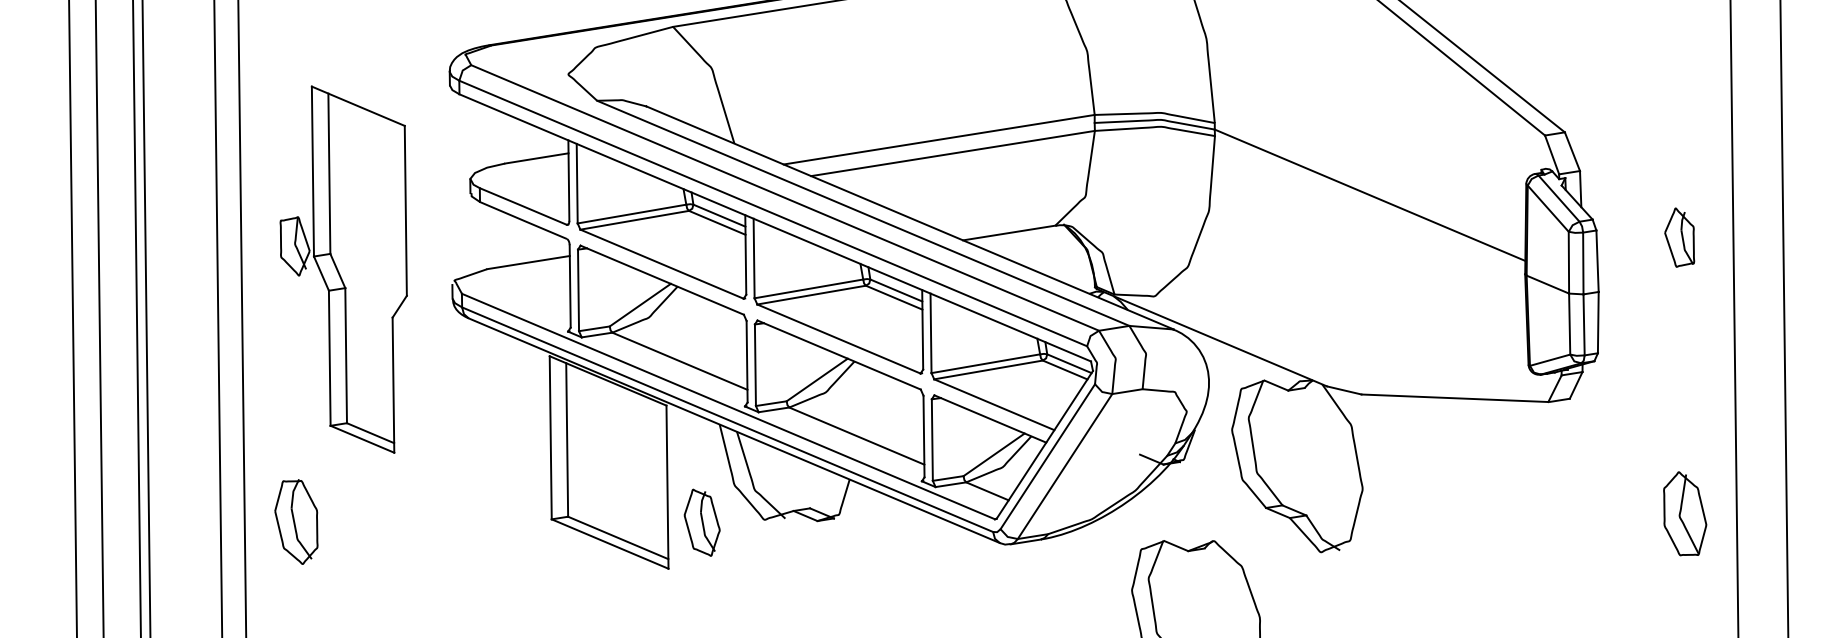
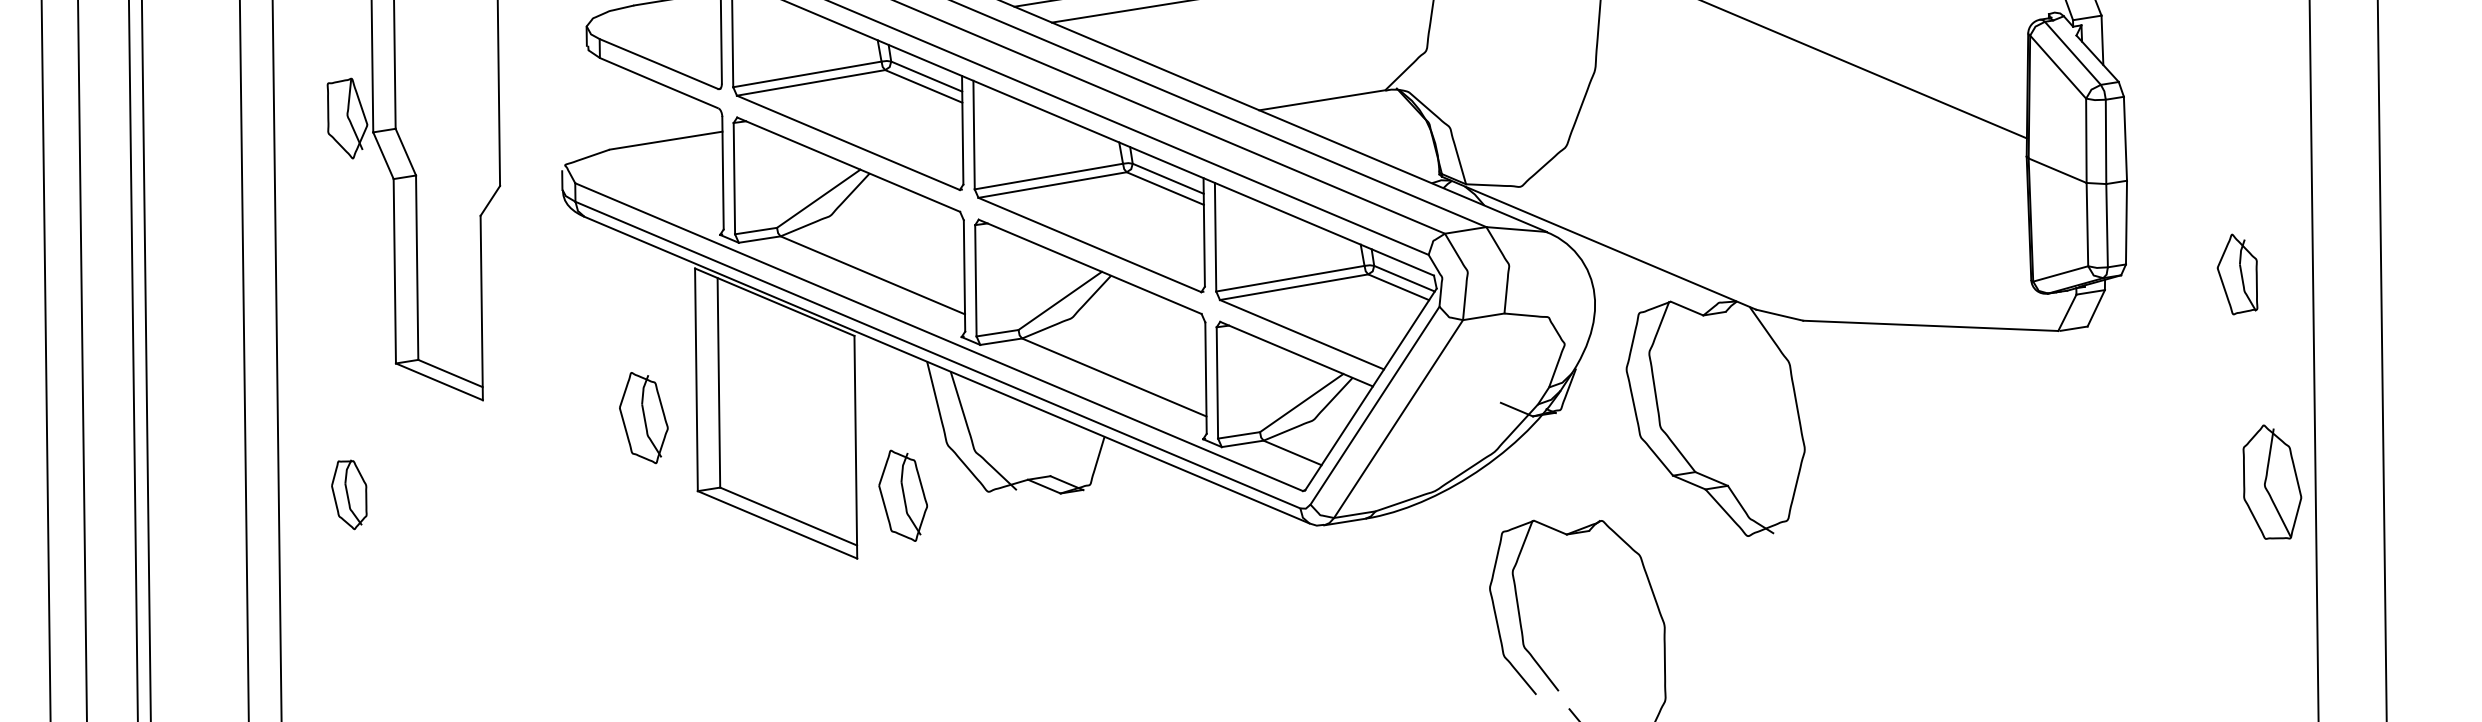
part: (1679, 237) -> (2237, 274), moved
part: (511, 465) -> (642, 417), added
part: (1685, 513) -> (2272, 481), moved
part: (296, 521) -> (349, 494), size x0.6

